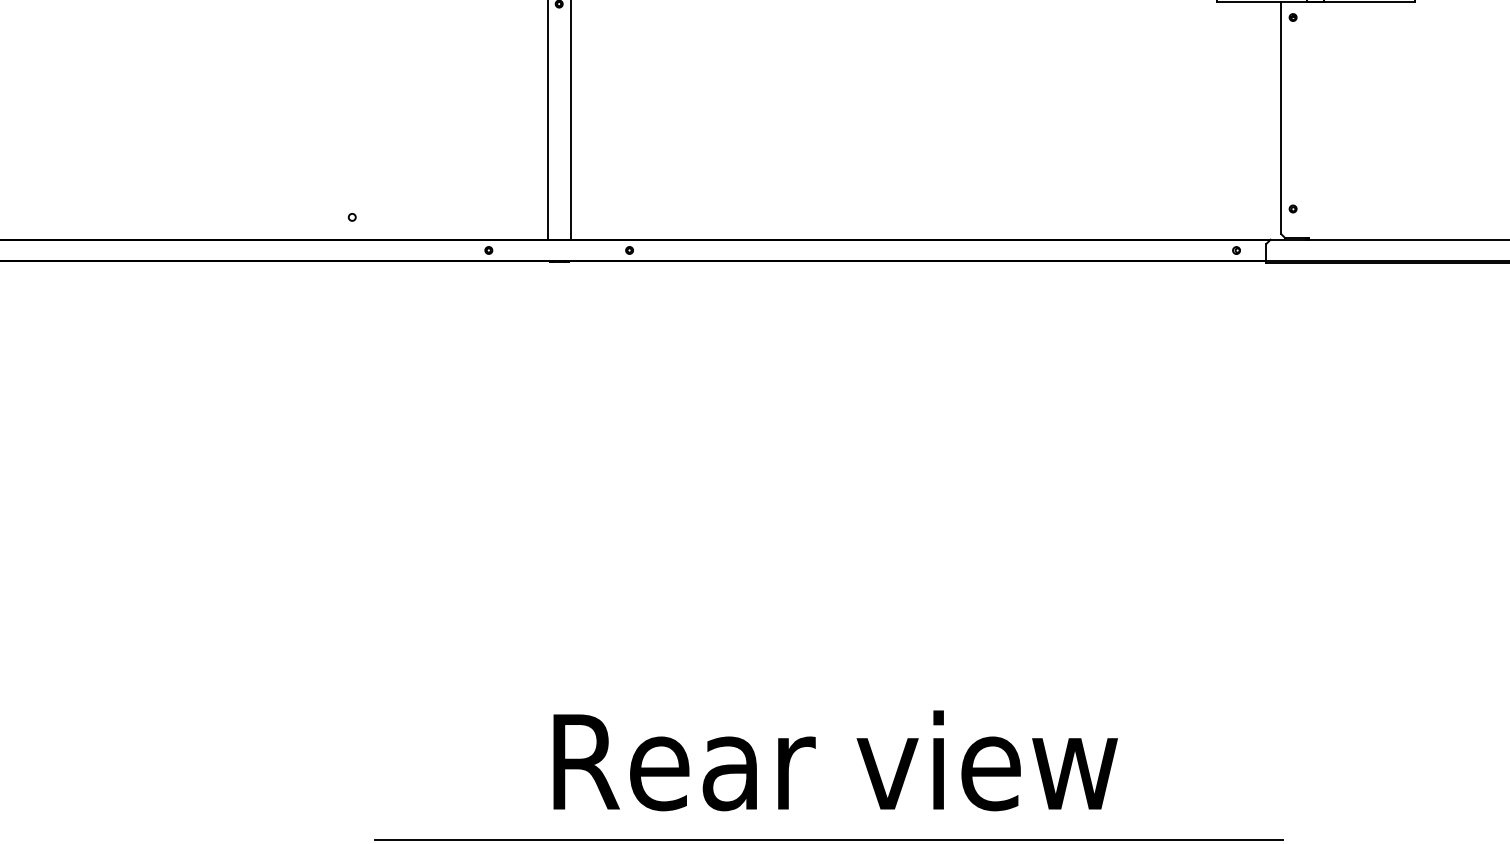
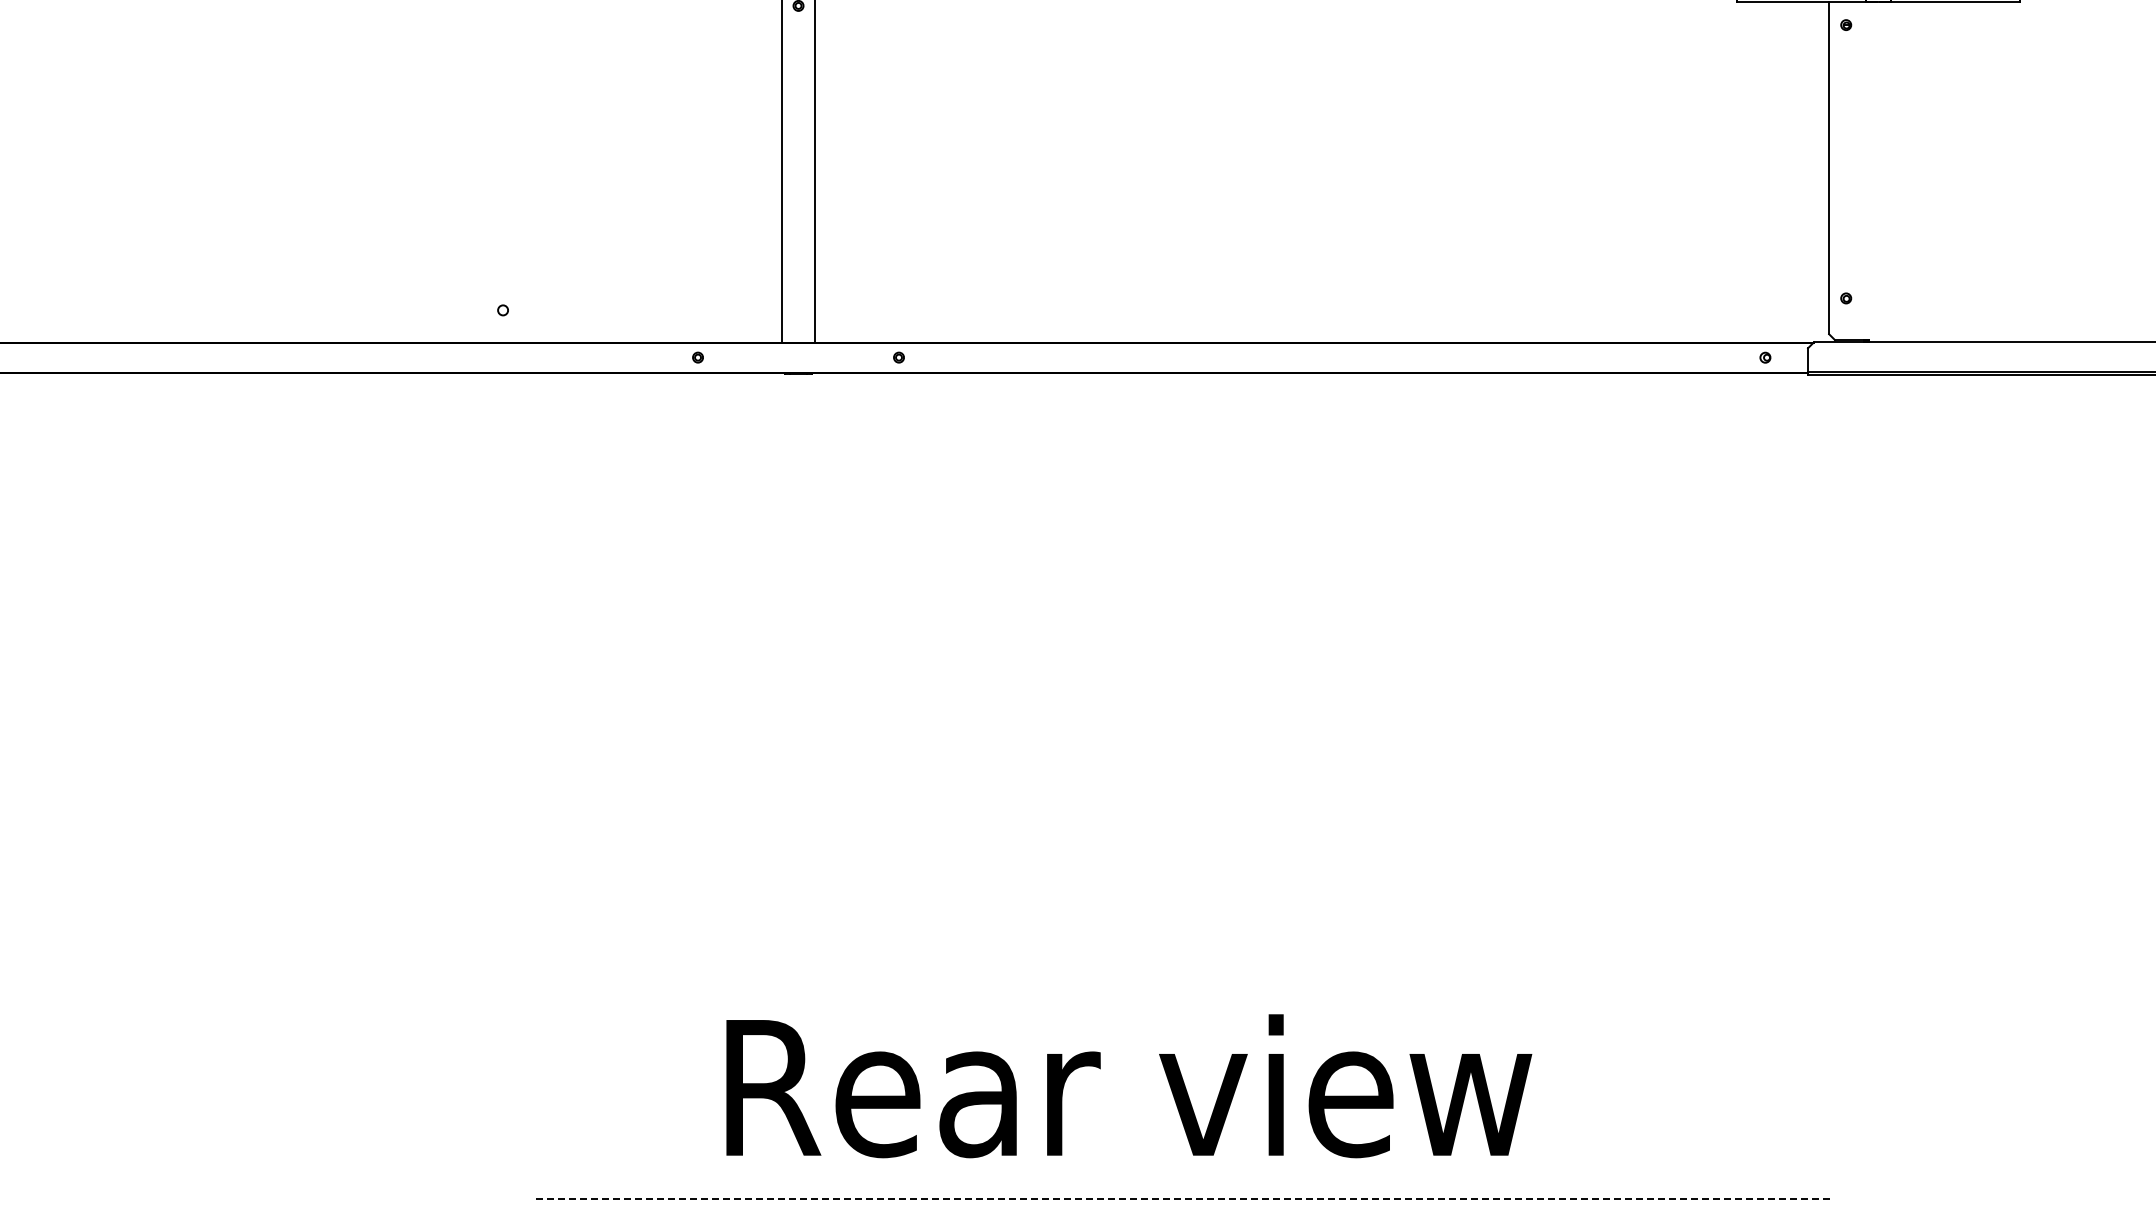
text: (835, 761) -> (1129, 1086), moved
line: (828, 839) -> (1183, 1198), solid -> dashed

